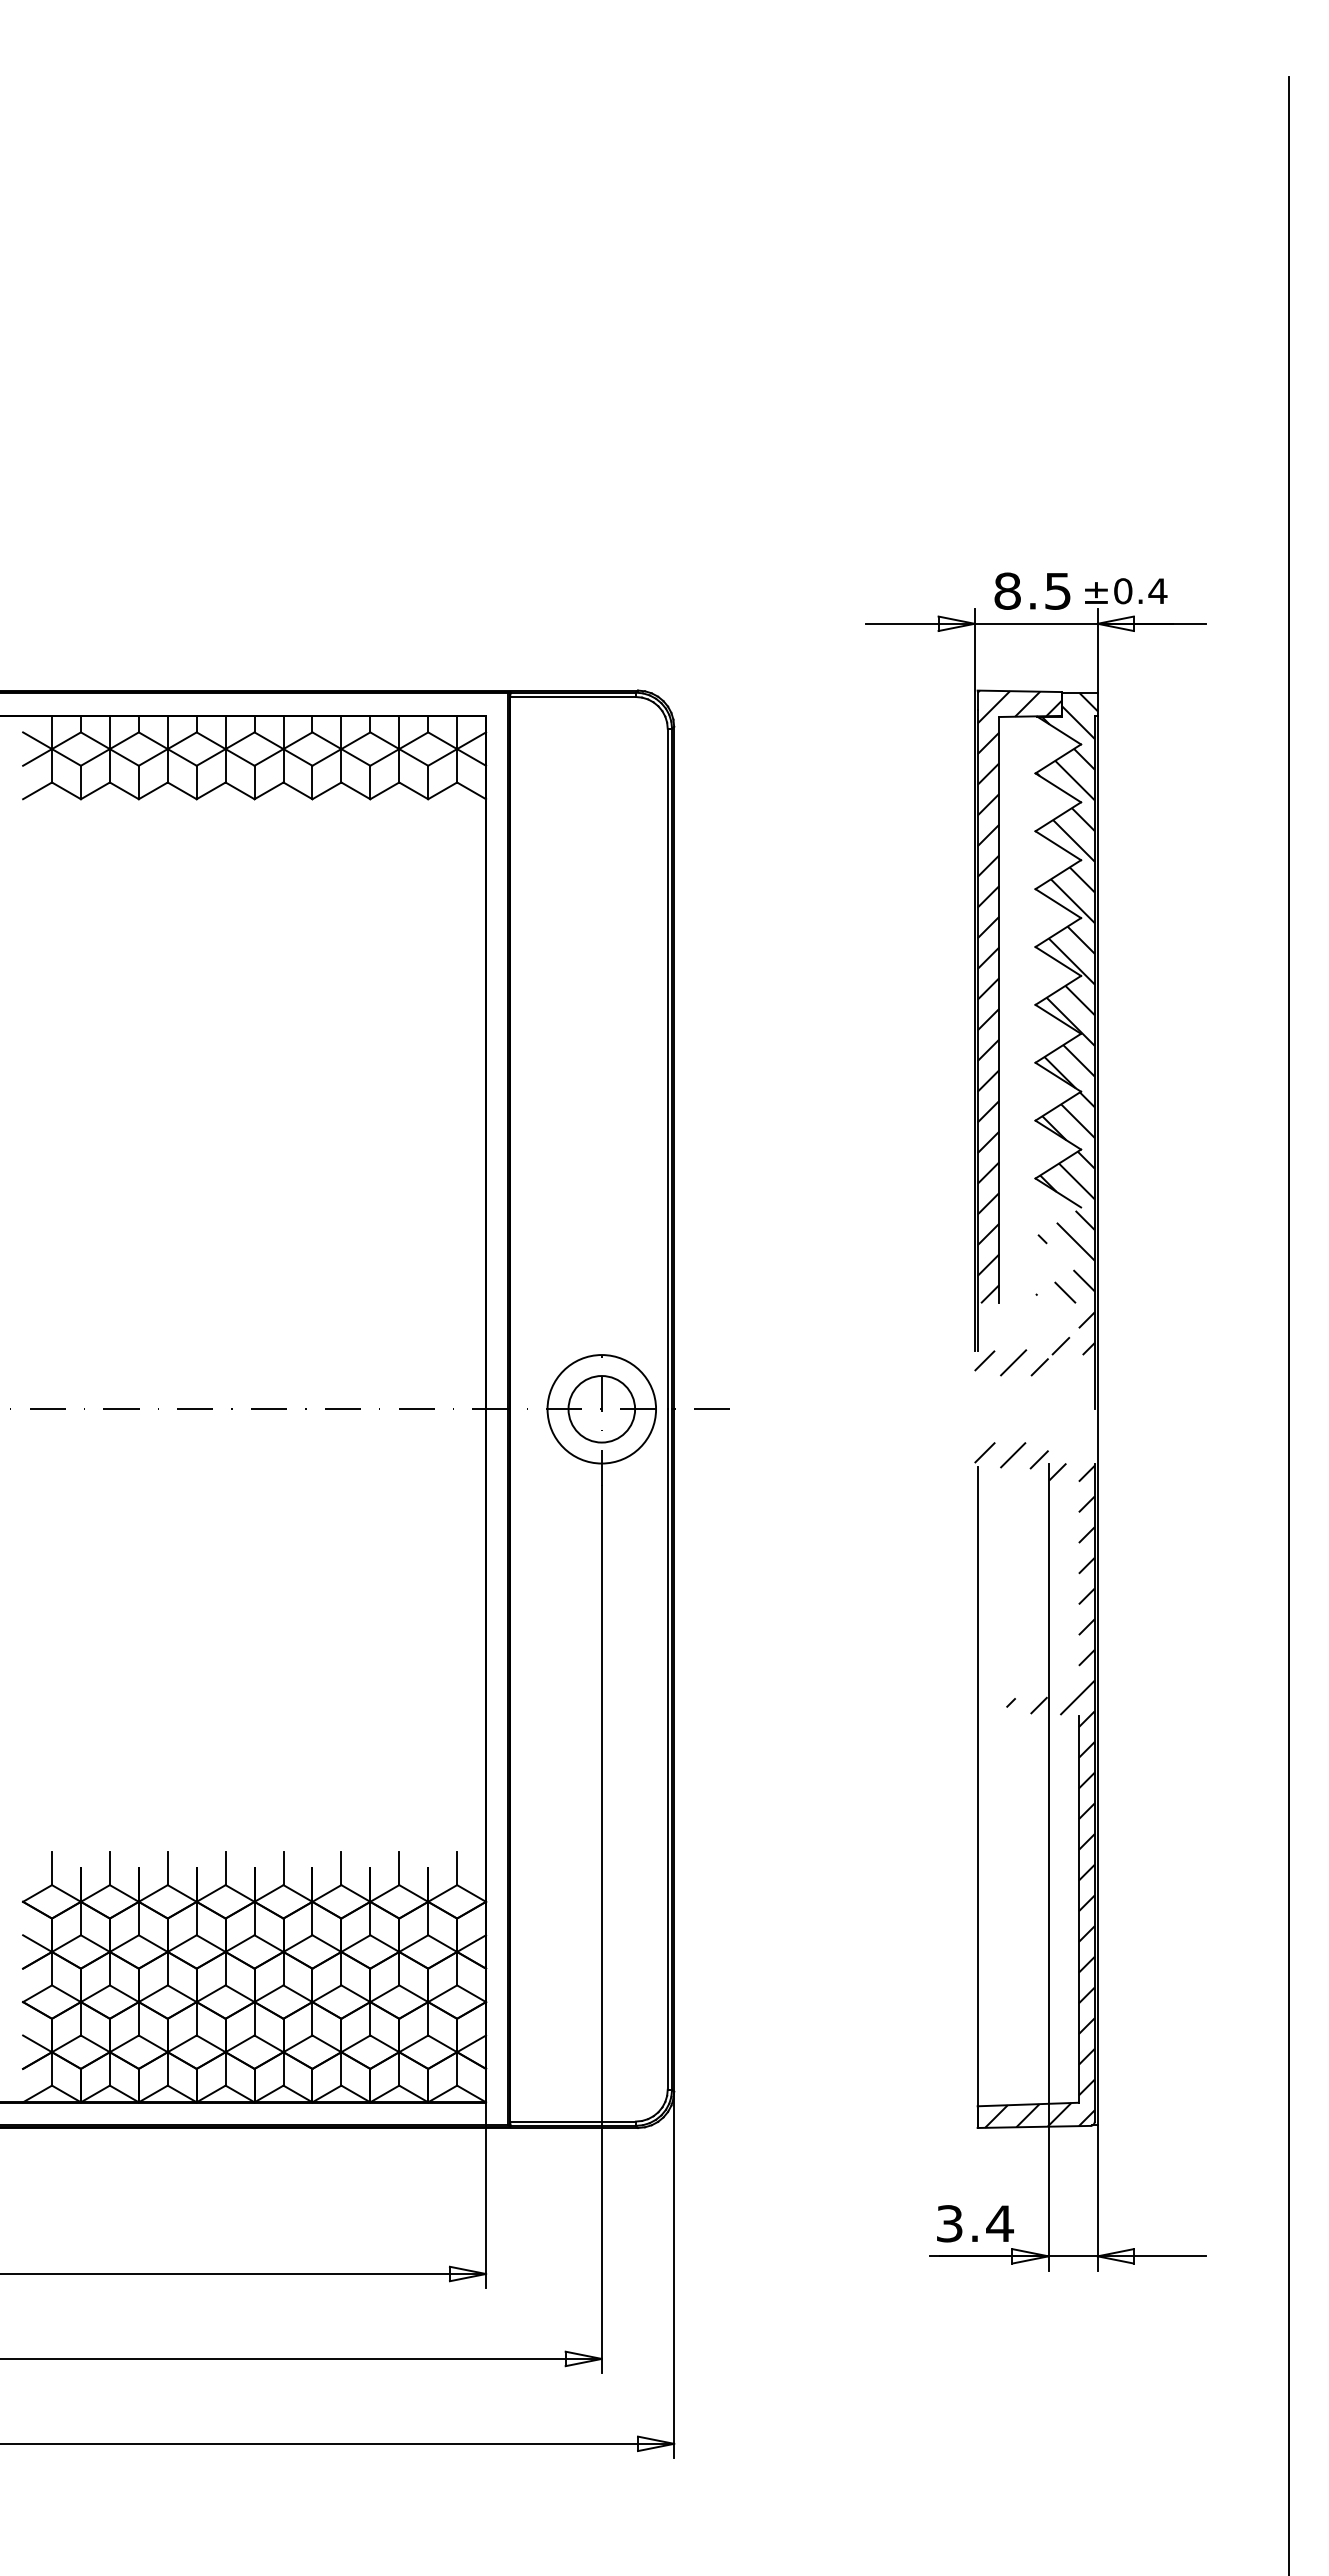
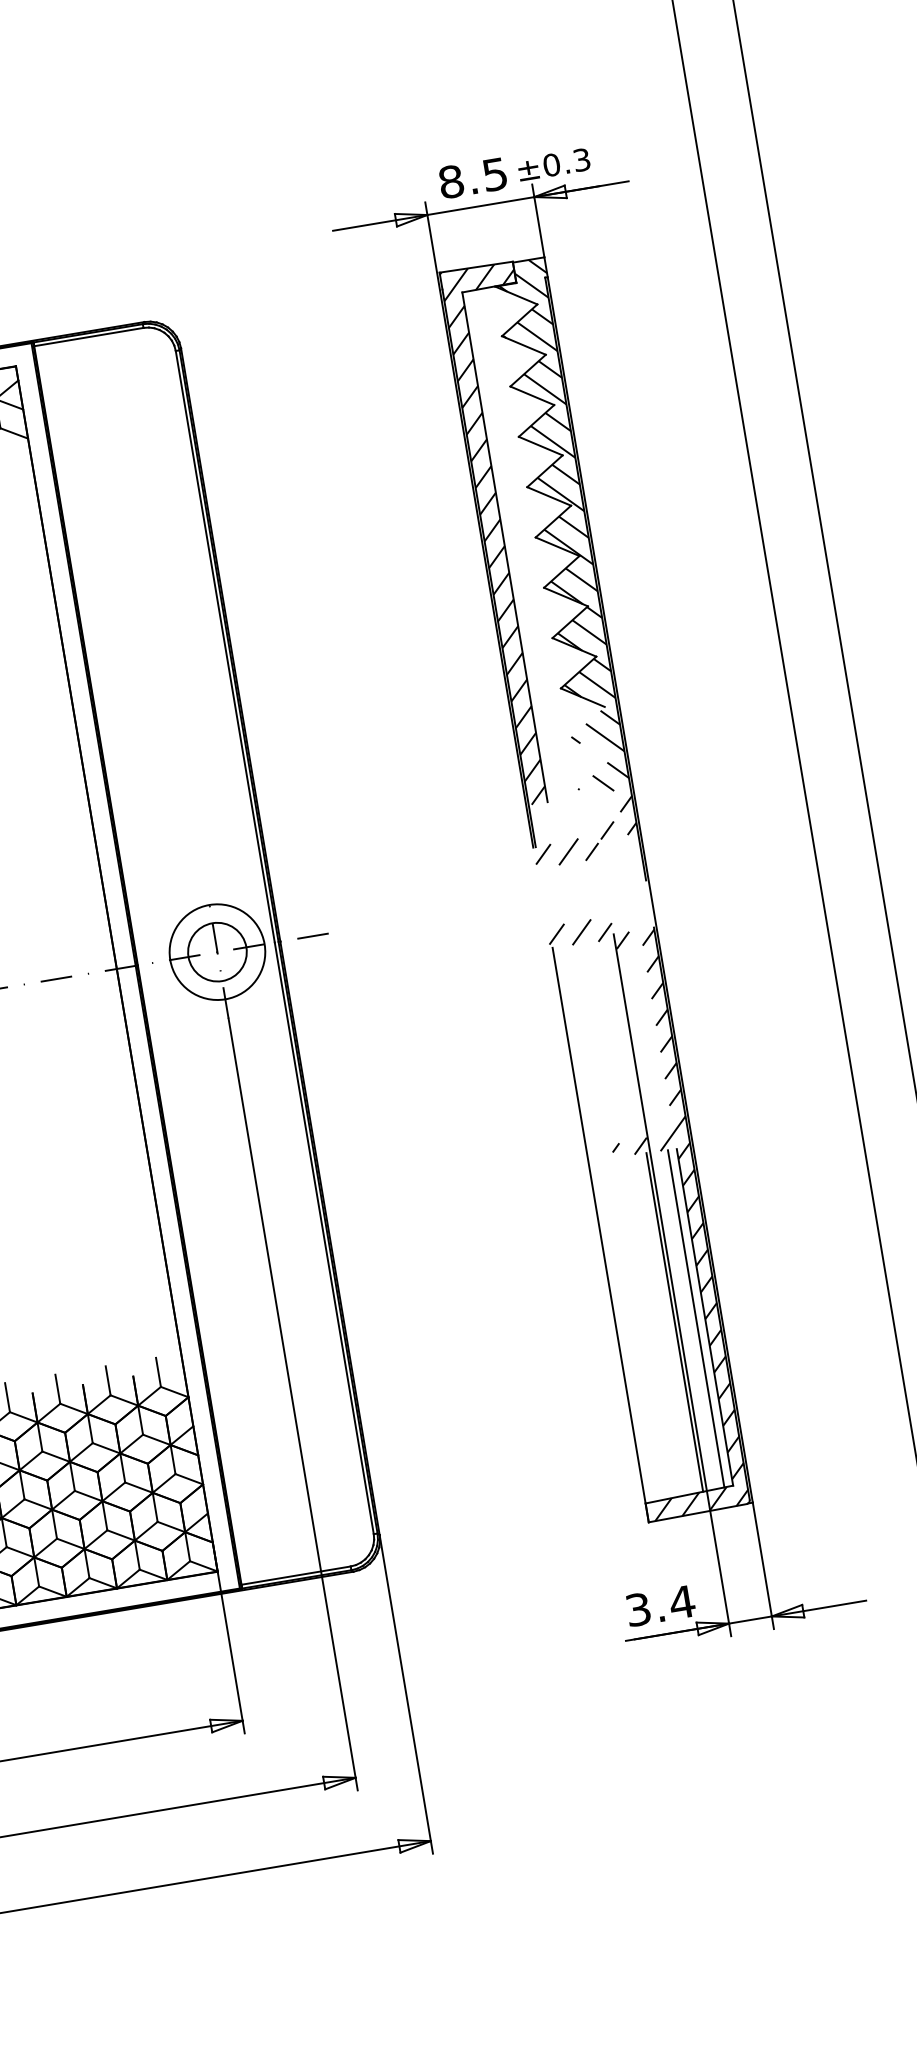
text: (1157, 591) -> (581, 160), ±0.4 -> ±0.3
line: (1044, 1908) -> (674, 1321), added
line: (1068, 1909) -> (695, 1319), added

